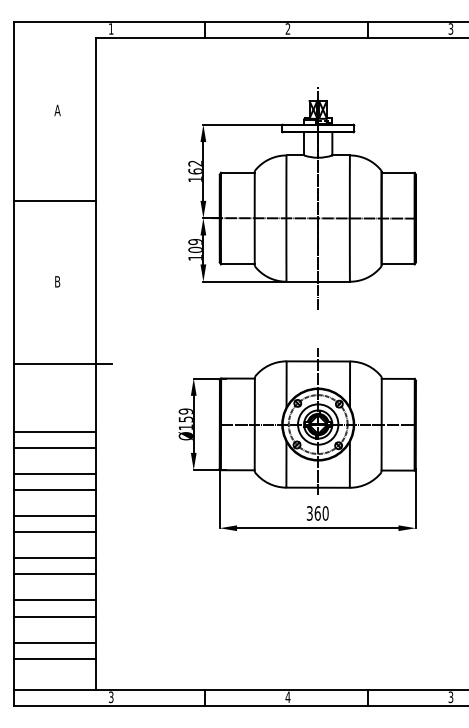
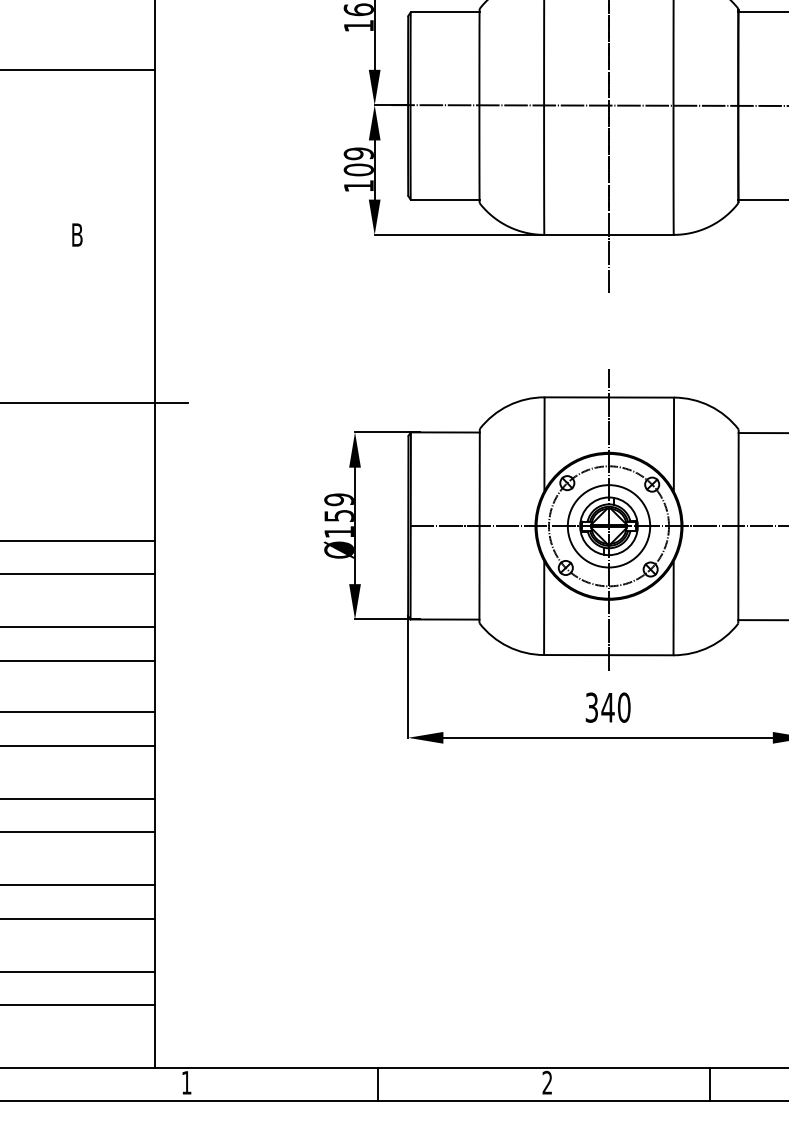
text: (317, 513) -> (607, 707), 360 -> 340
text: (287, 696) -> (546, 1081), 4 -> 2
text: (111, 697) -> (187, 1083), 3 -> 1

